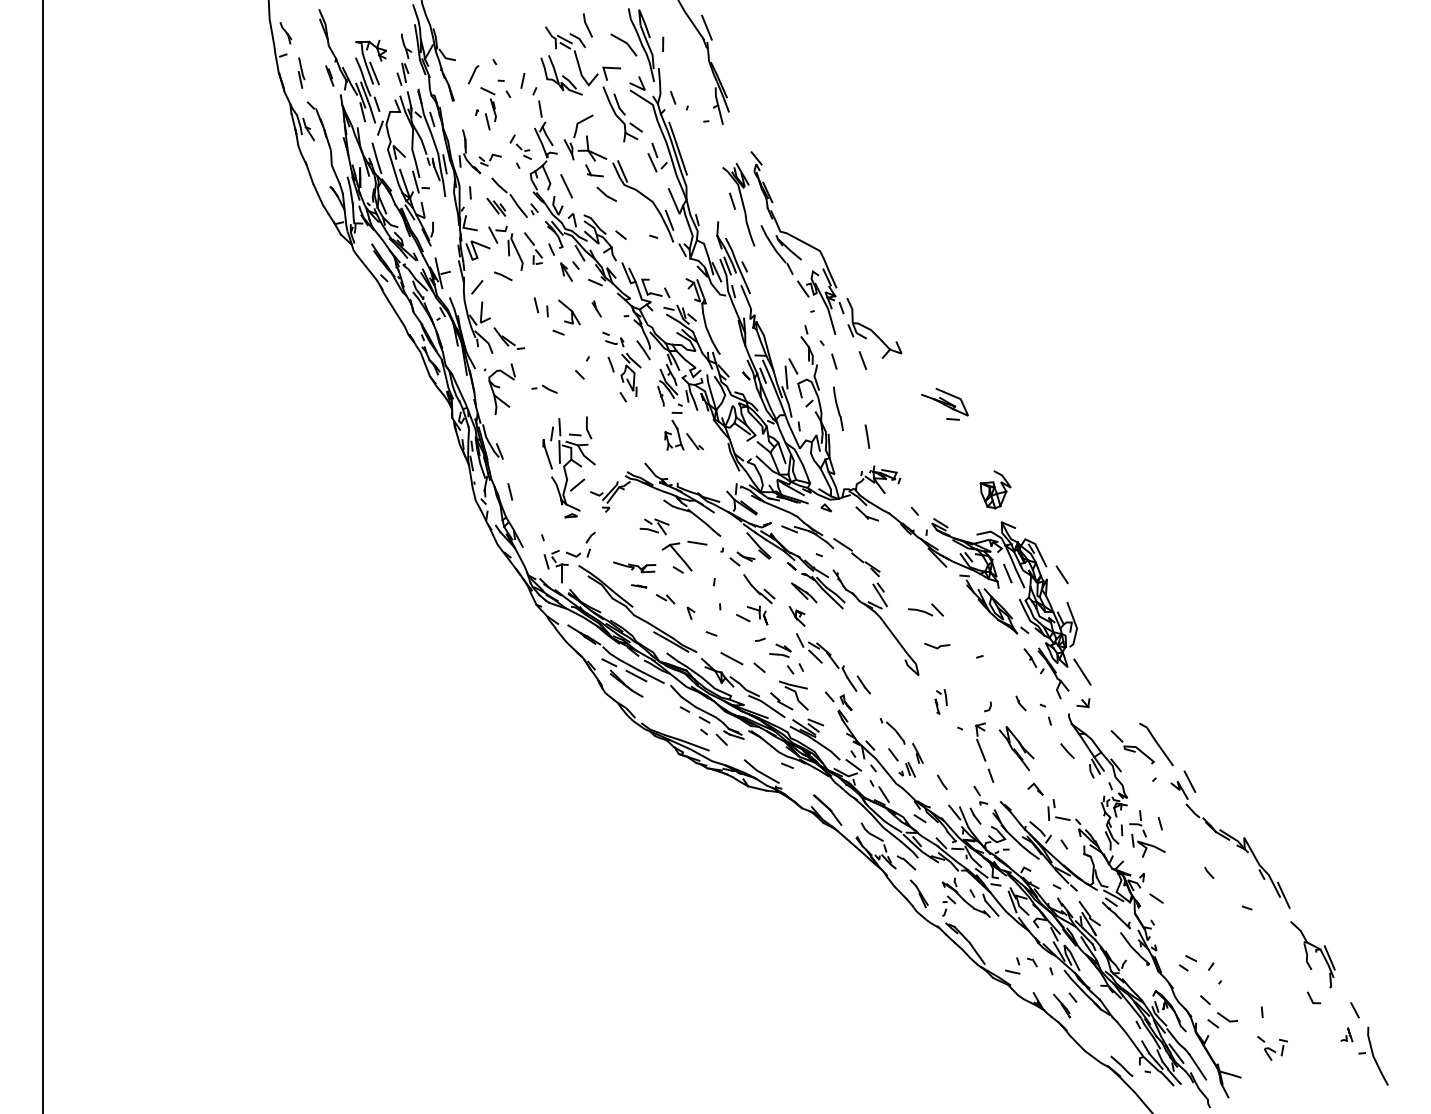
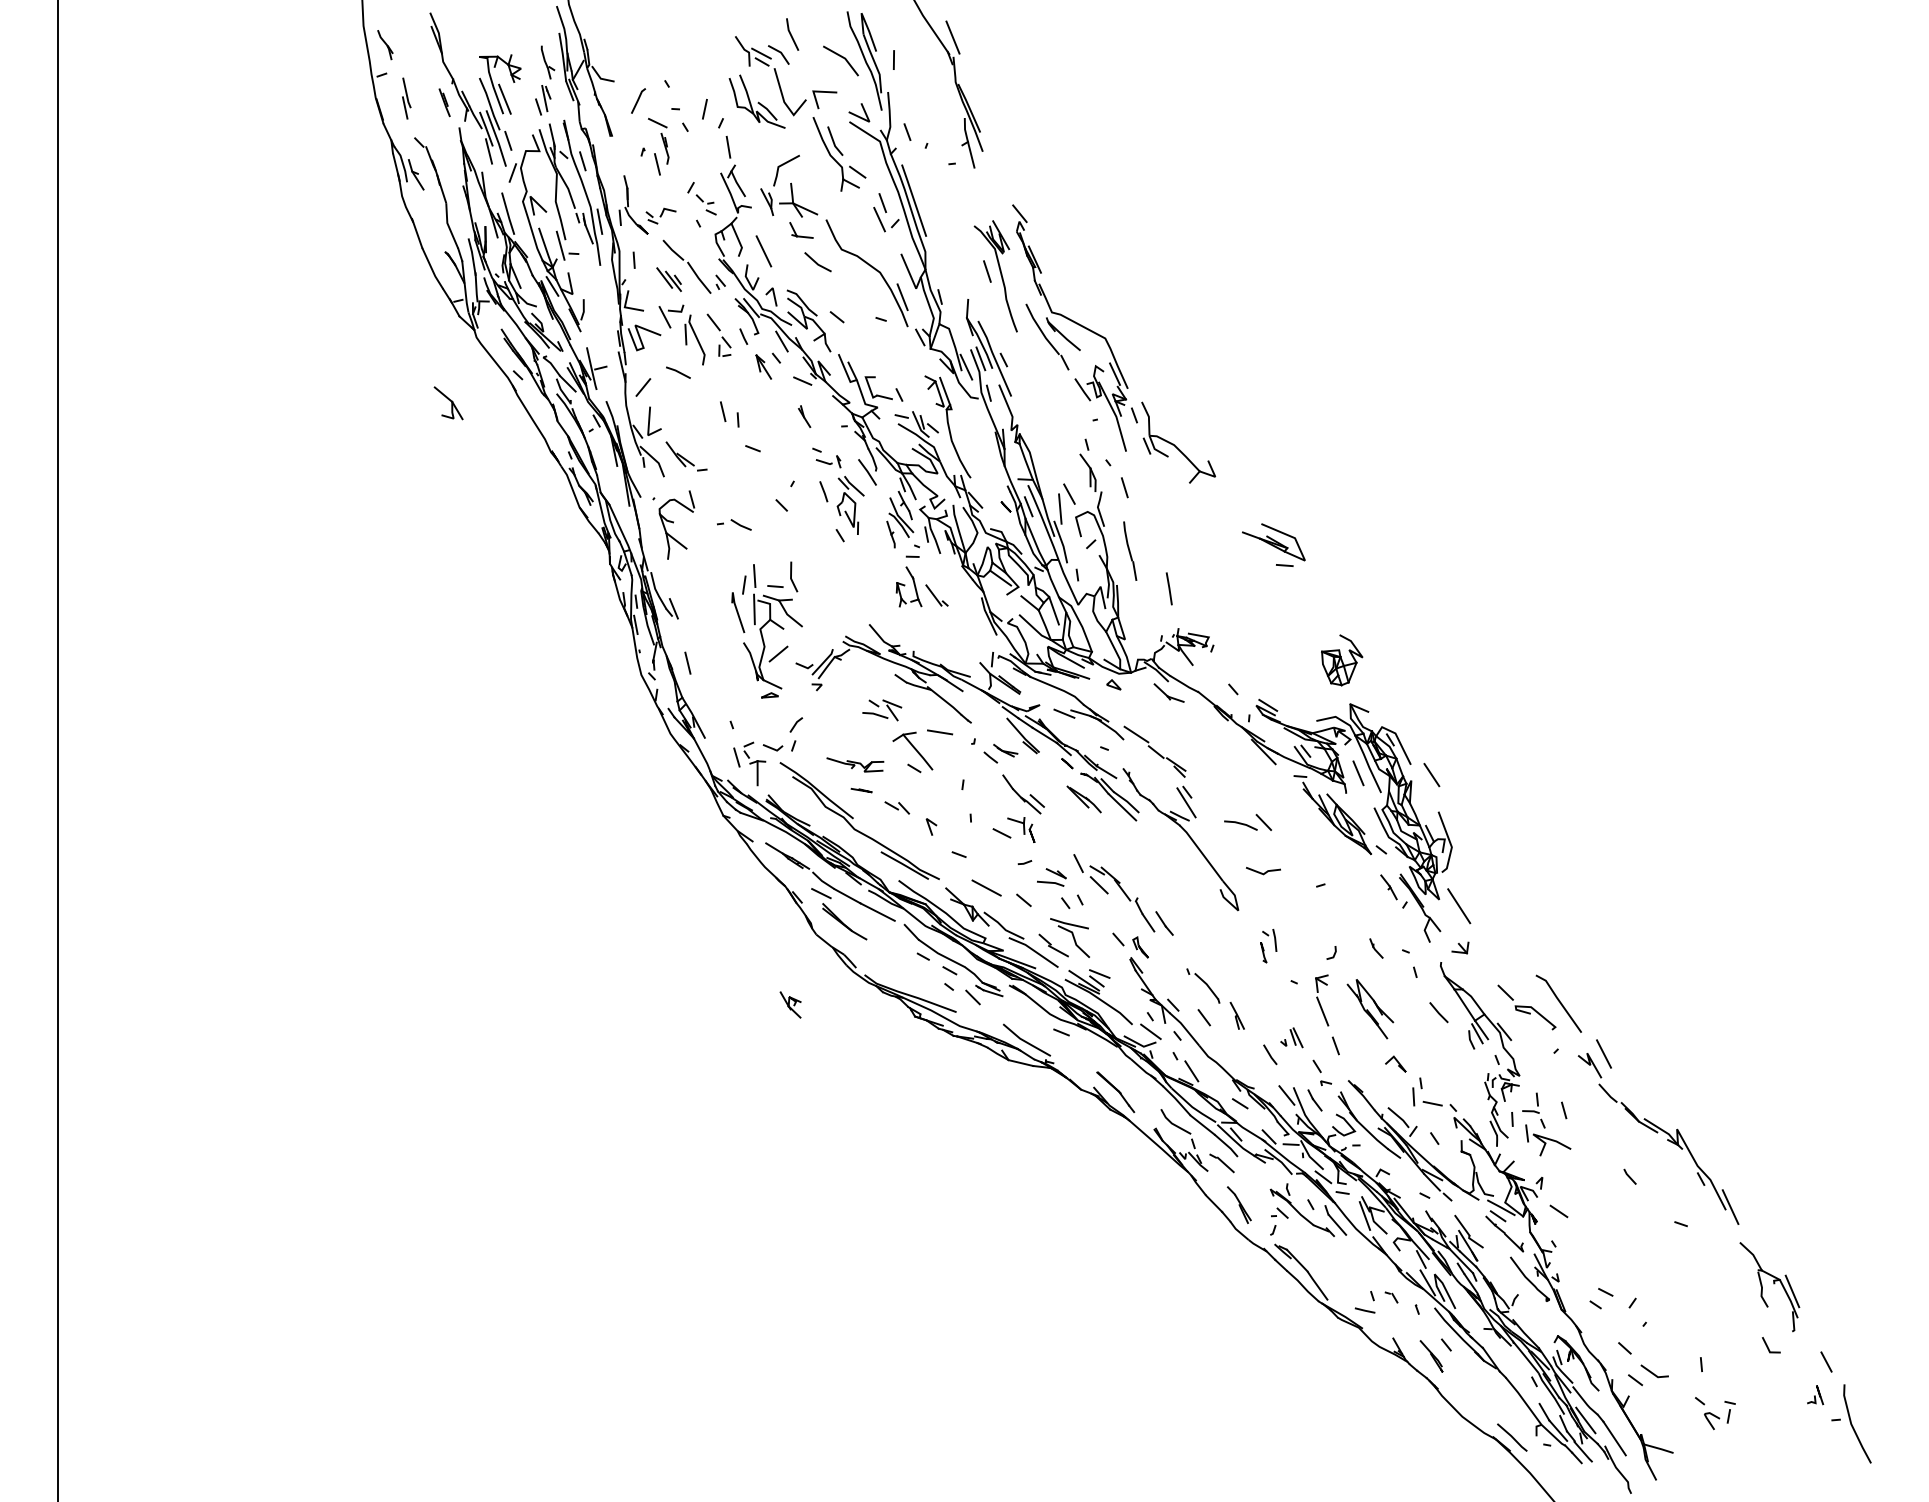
line: (622, 171) -> (839, 231), removed
part: (569, 312) -> (448, 403), moved
line: (862, 360) -> (1162, 485), removed
part: (797, 615) -> (790, 1004), moved
line: (636, 676) -> (857, 911), removed
part: (906, 769) -> (1291, 1037), moved

